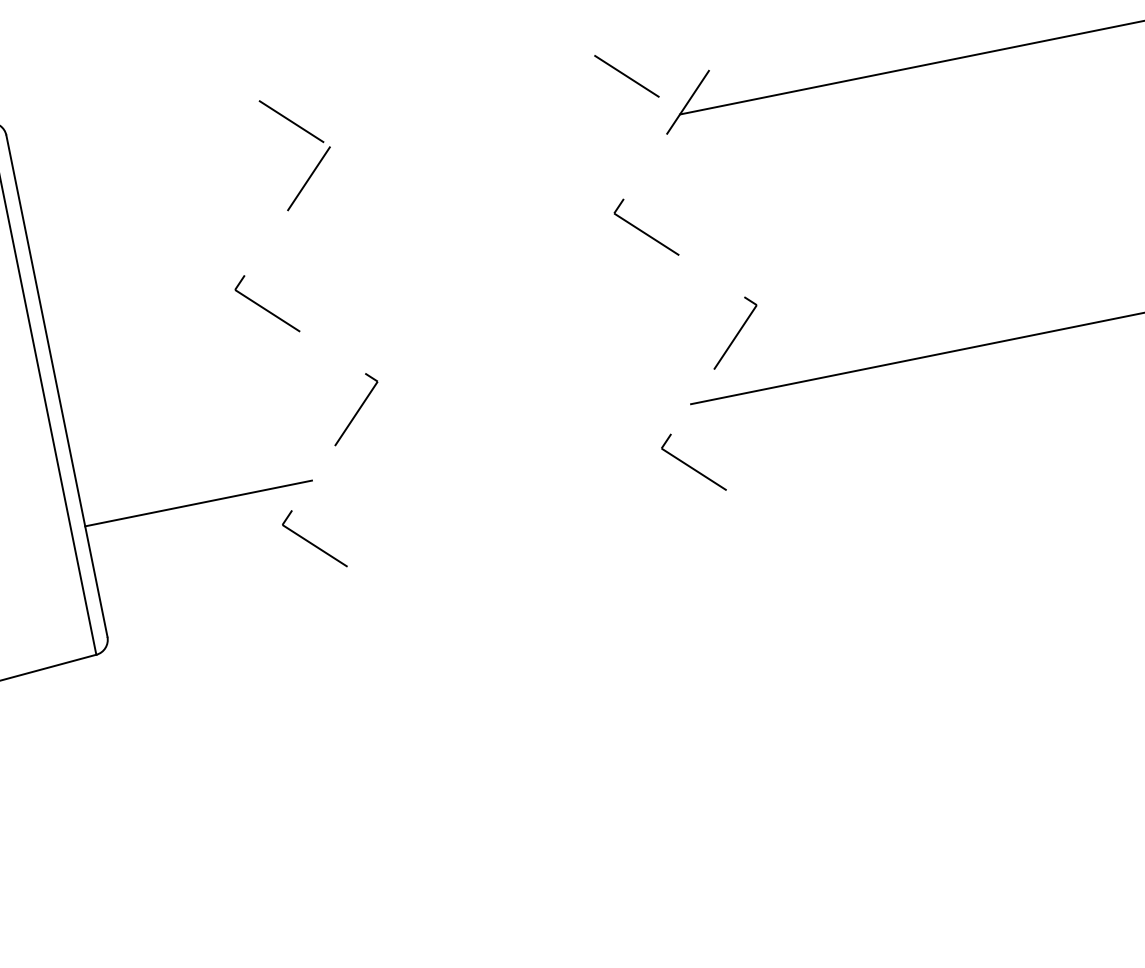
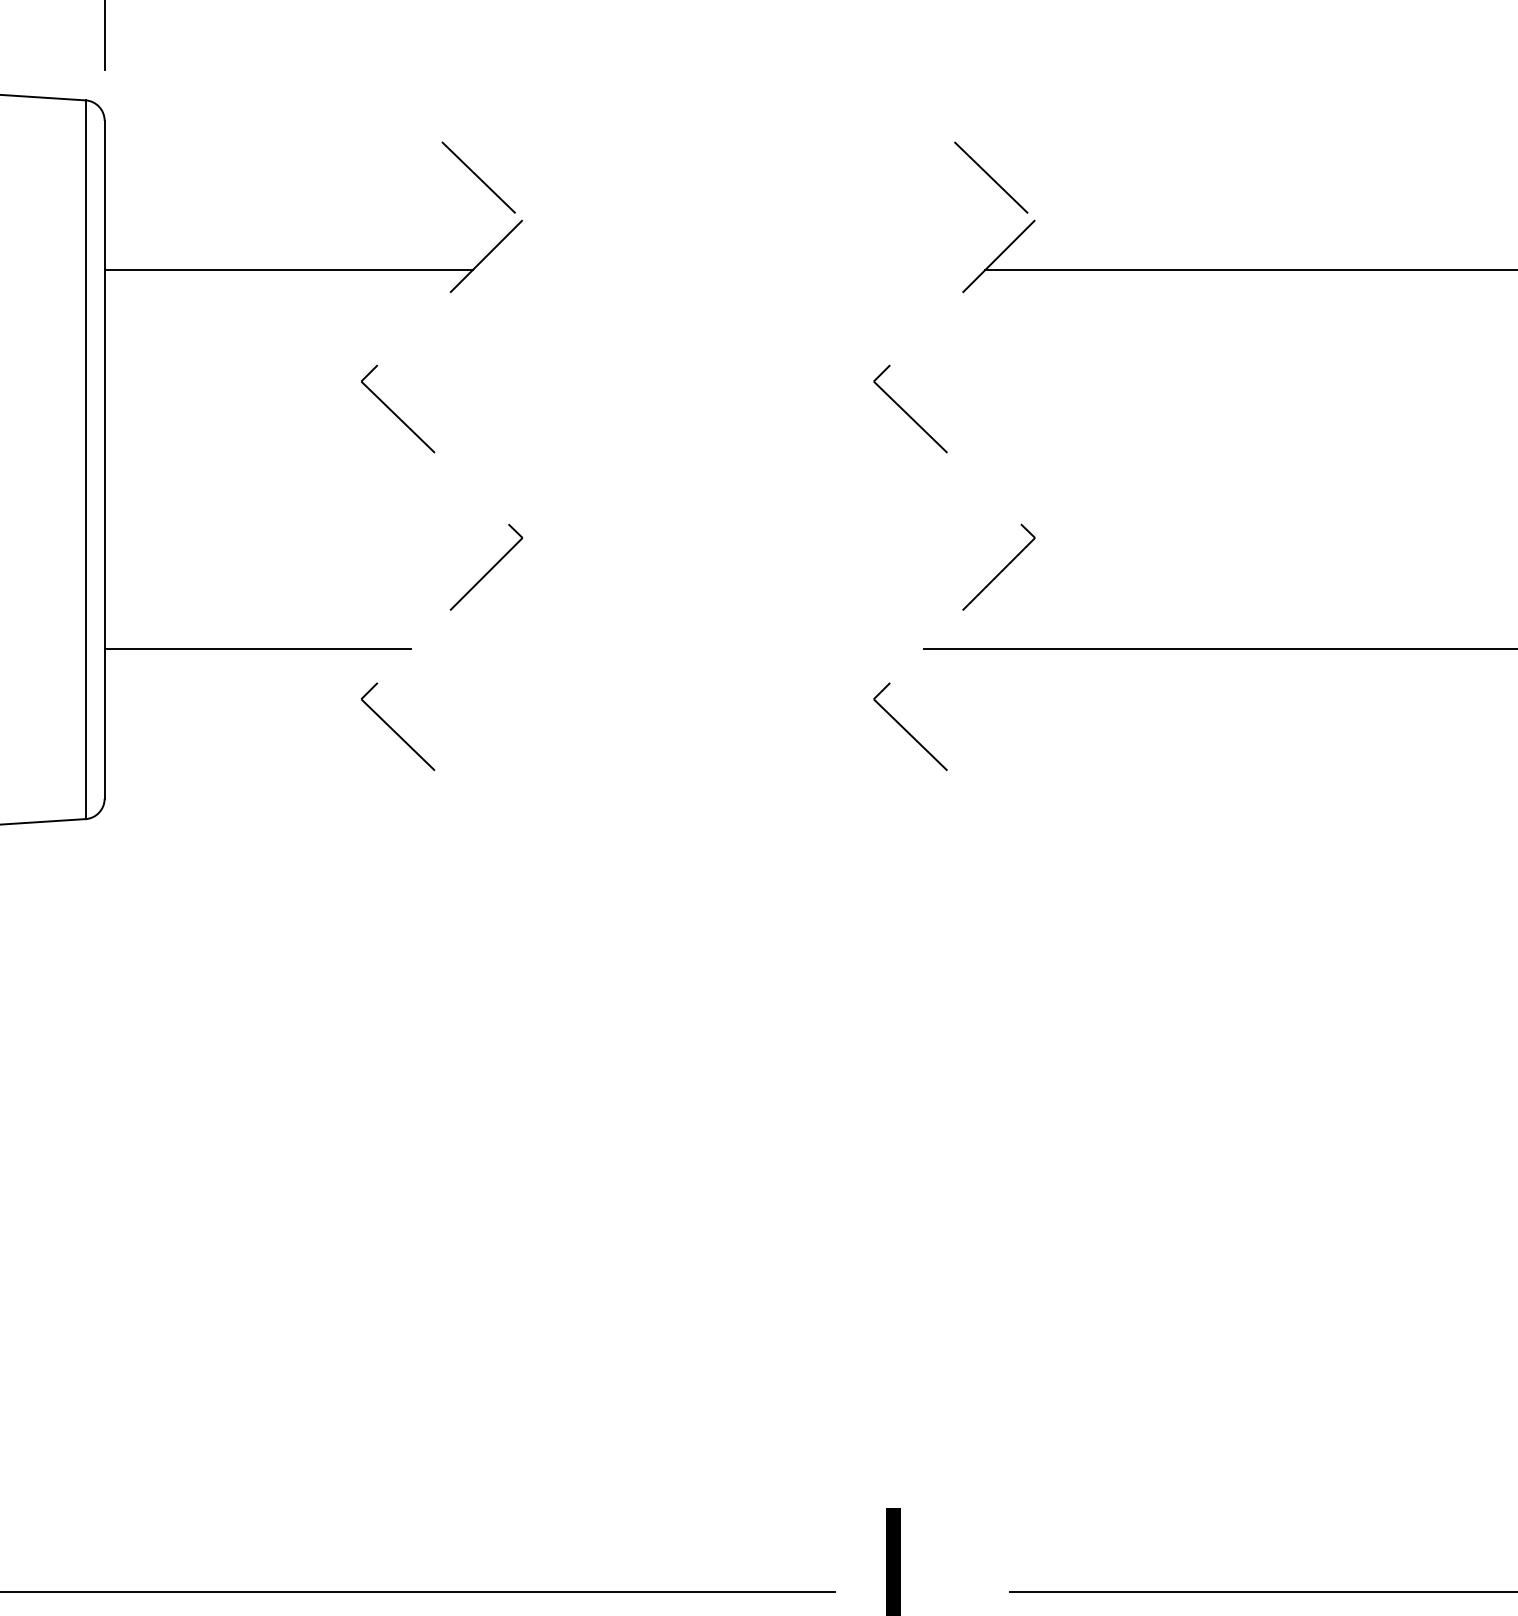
line: (627, 76) -> (991, 177), moved
line: (164, 218) -> (288, 270), added

